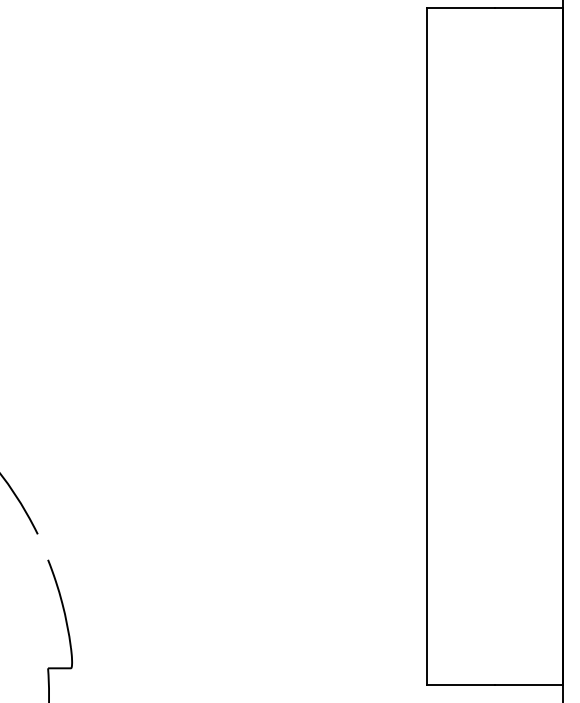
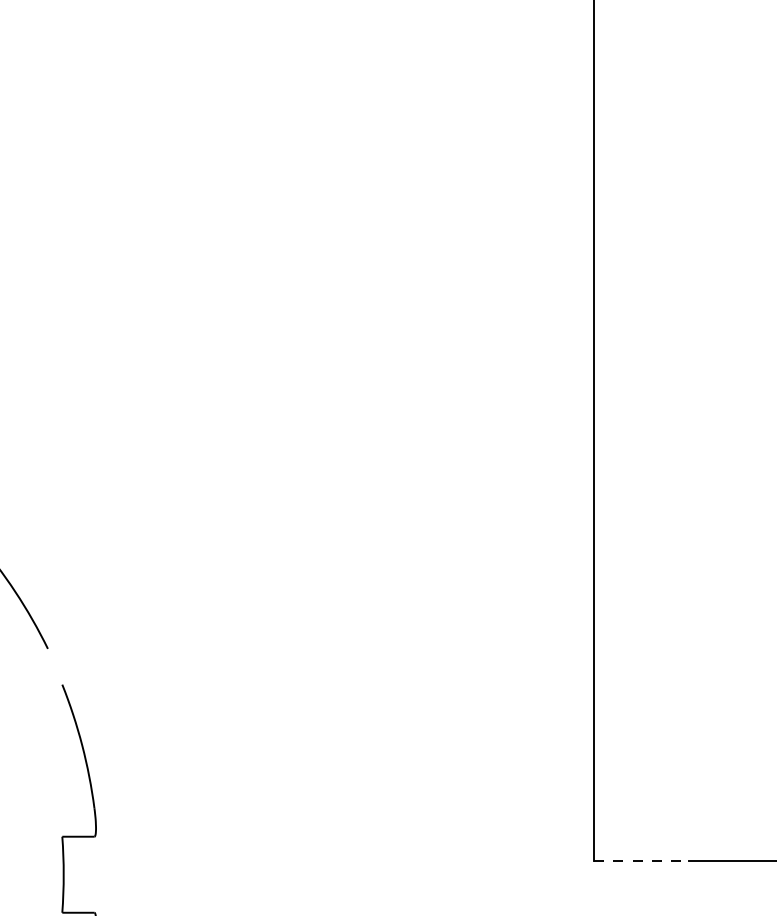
line: (461, 685) -> (641, 860), solid -> dashed

